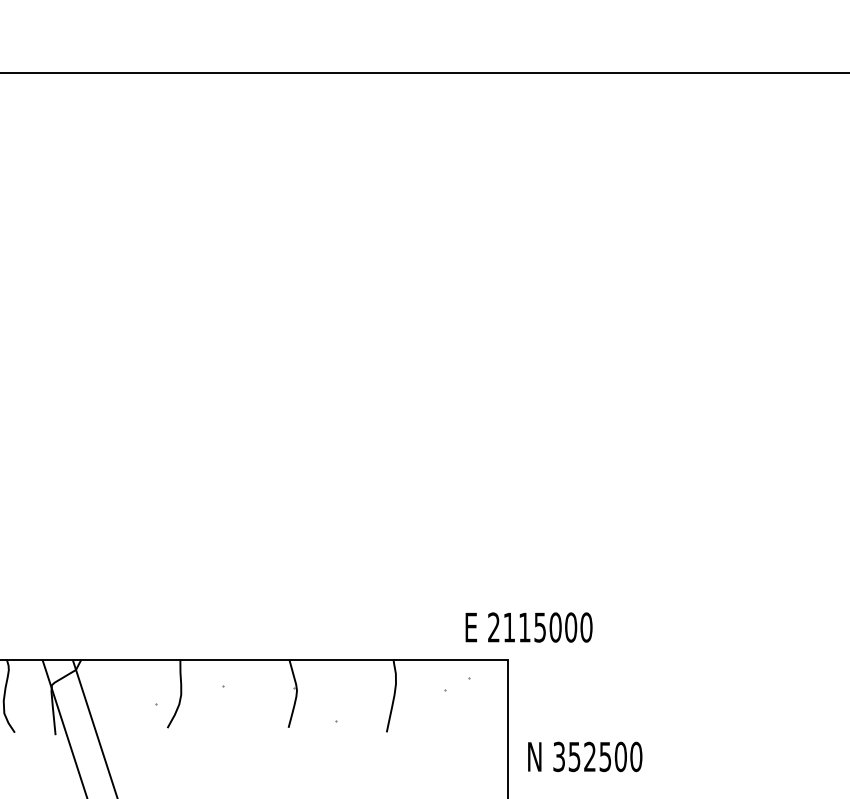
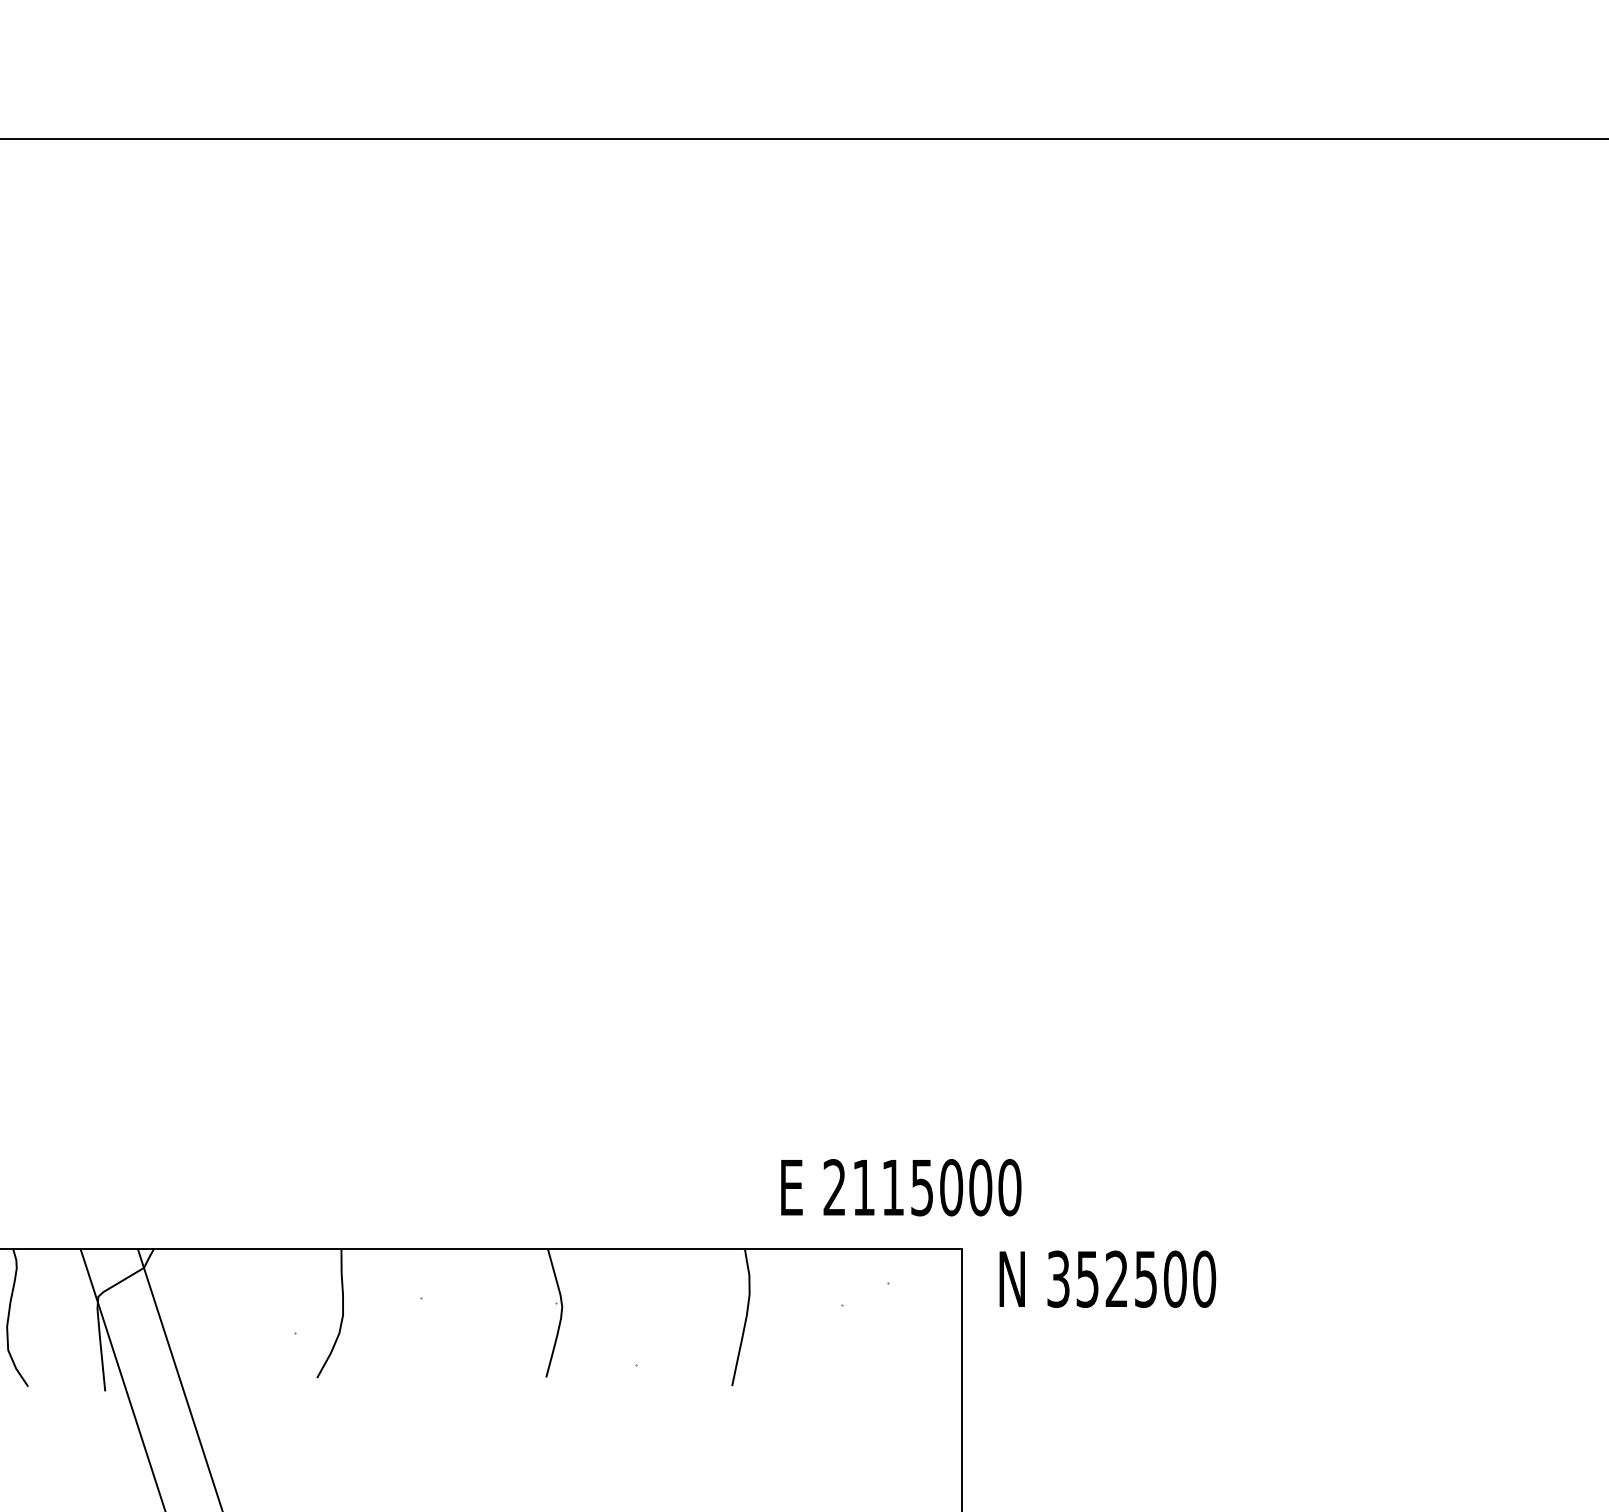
text: (528, 627) -> (900, 1187), moved
text: (585, 756) -> (1108, 1278), moved

